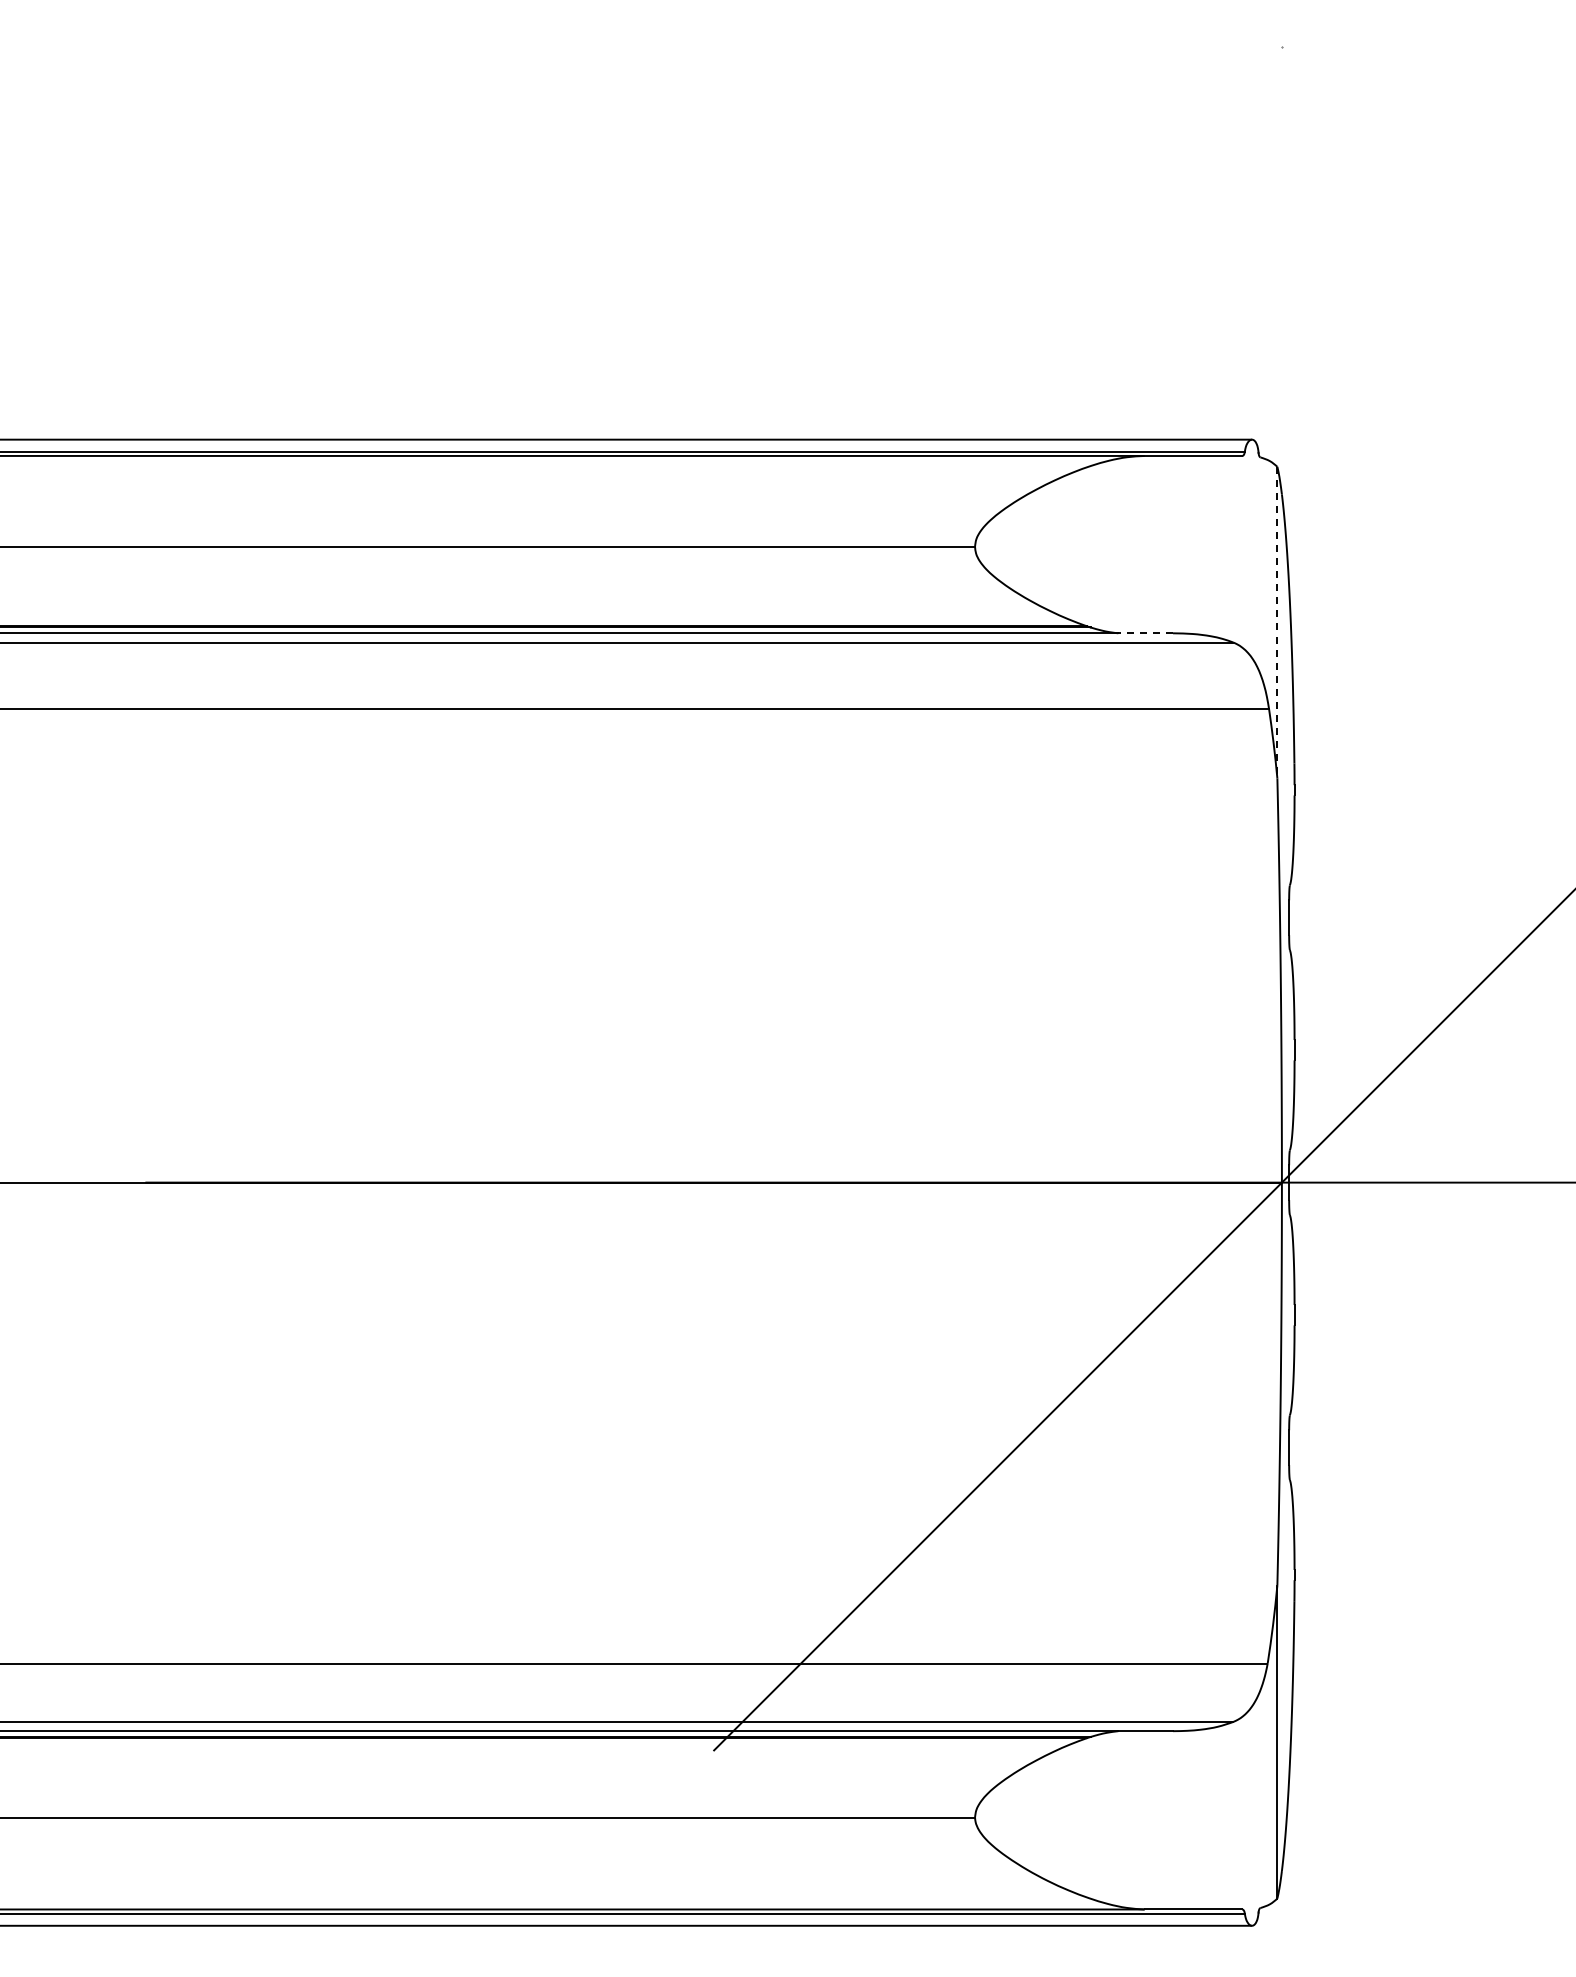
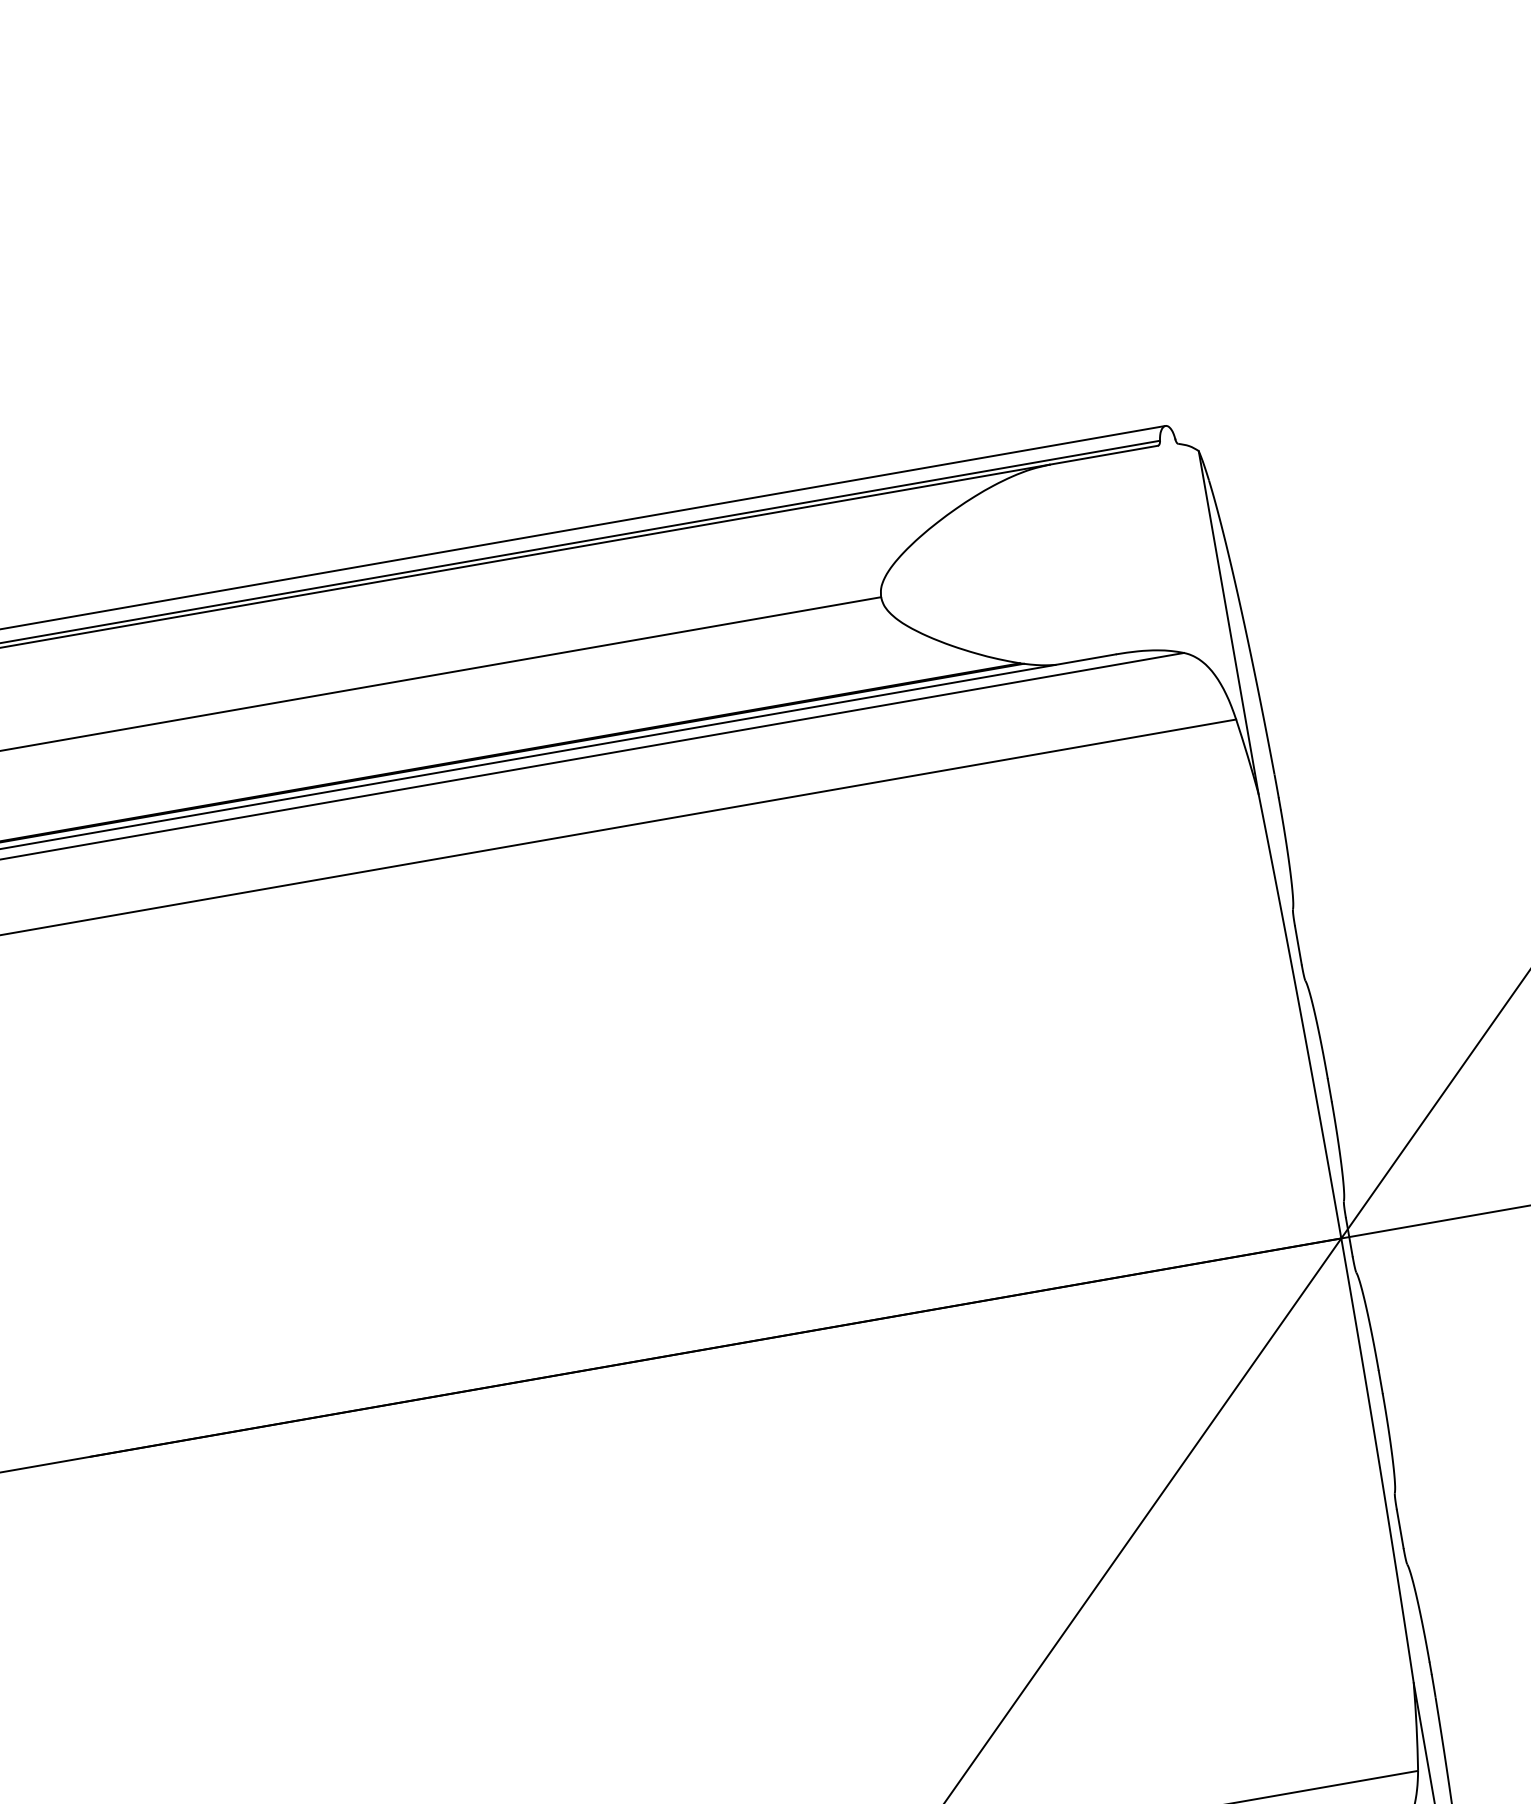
line: (1277, 622) -> (1228, 622), dashed -> solid
line: (1145, 633) -> (1085, 659), dashed -> solid

